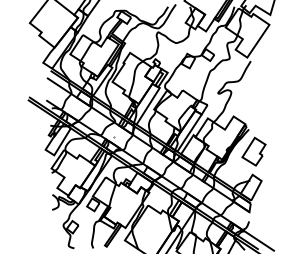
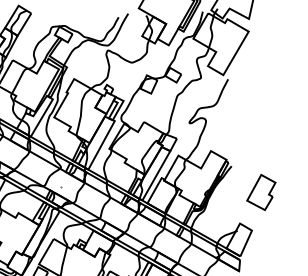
part: (253, 151) -> (260, 192), moved

